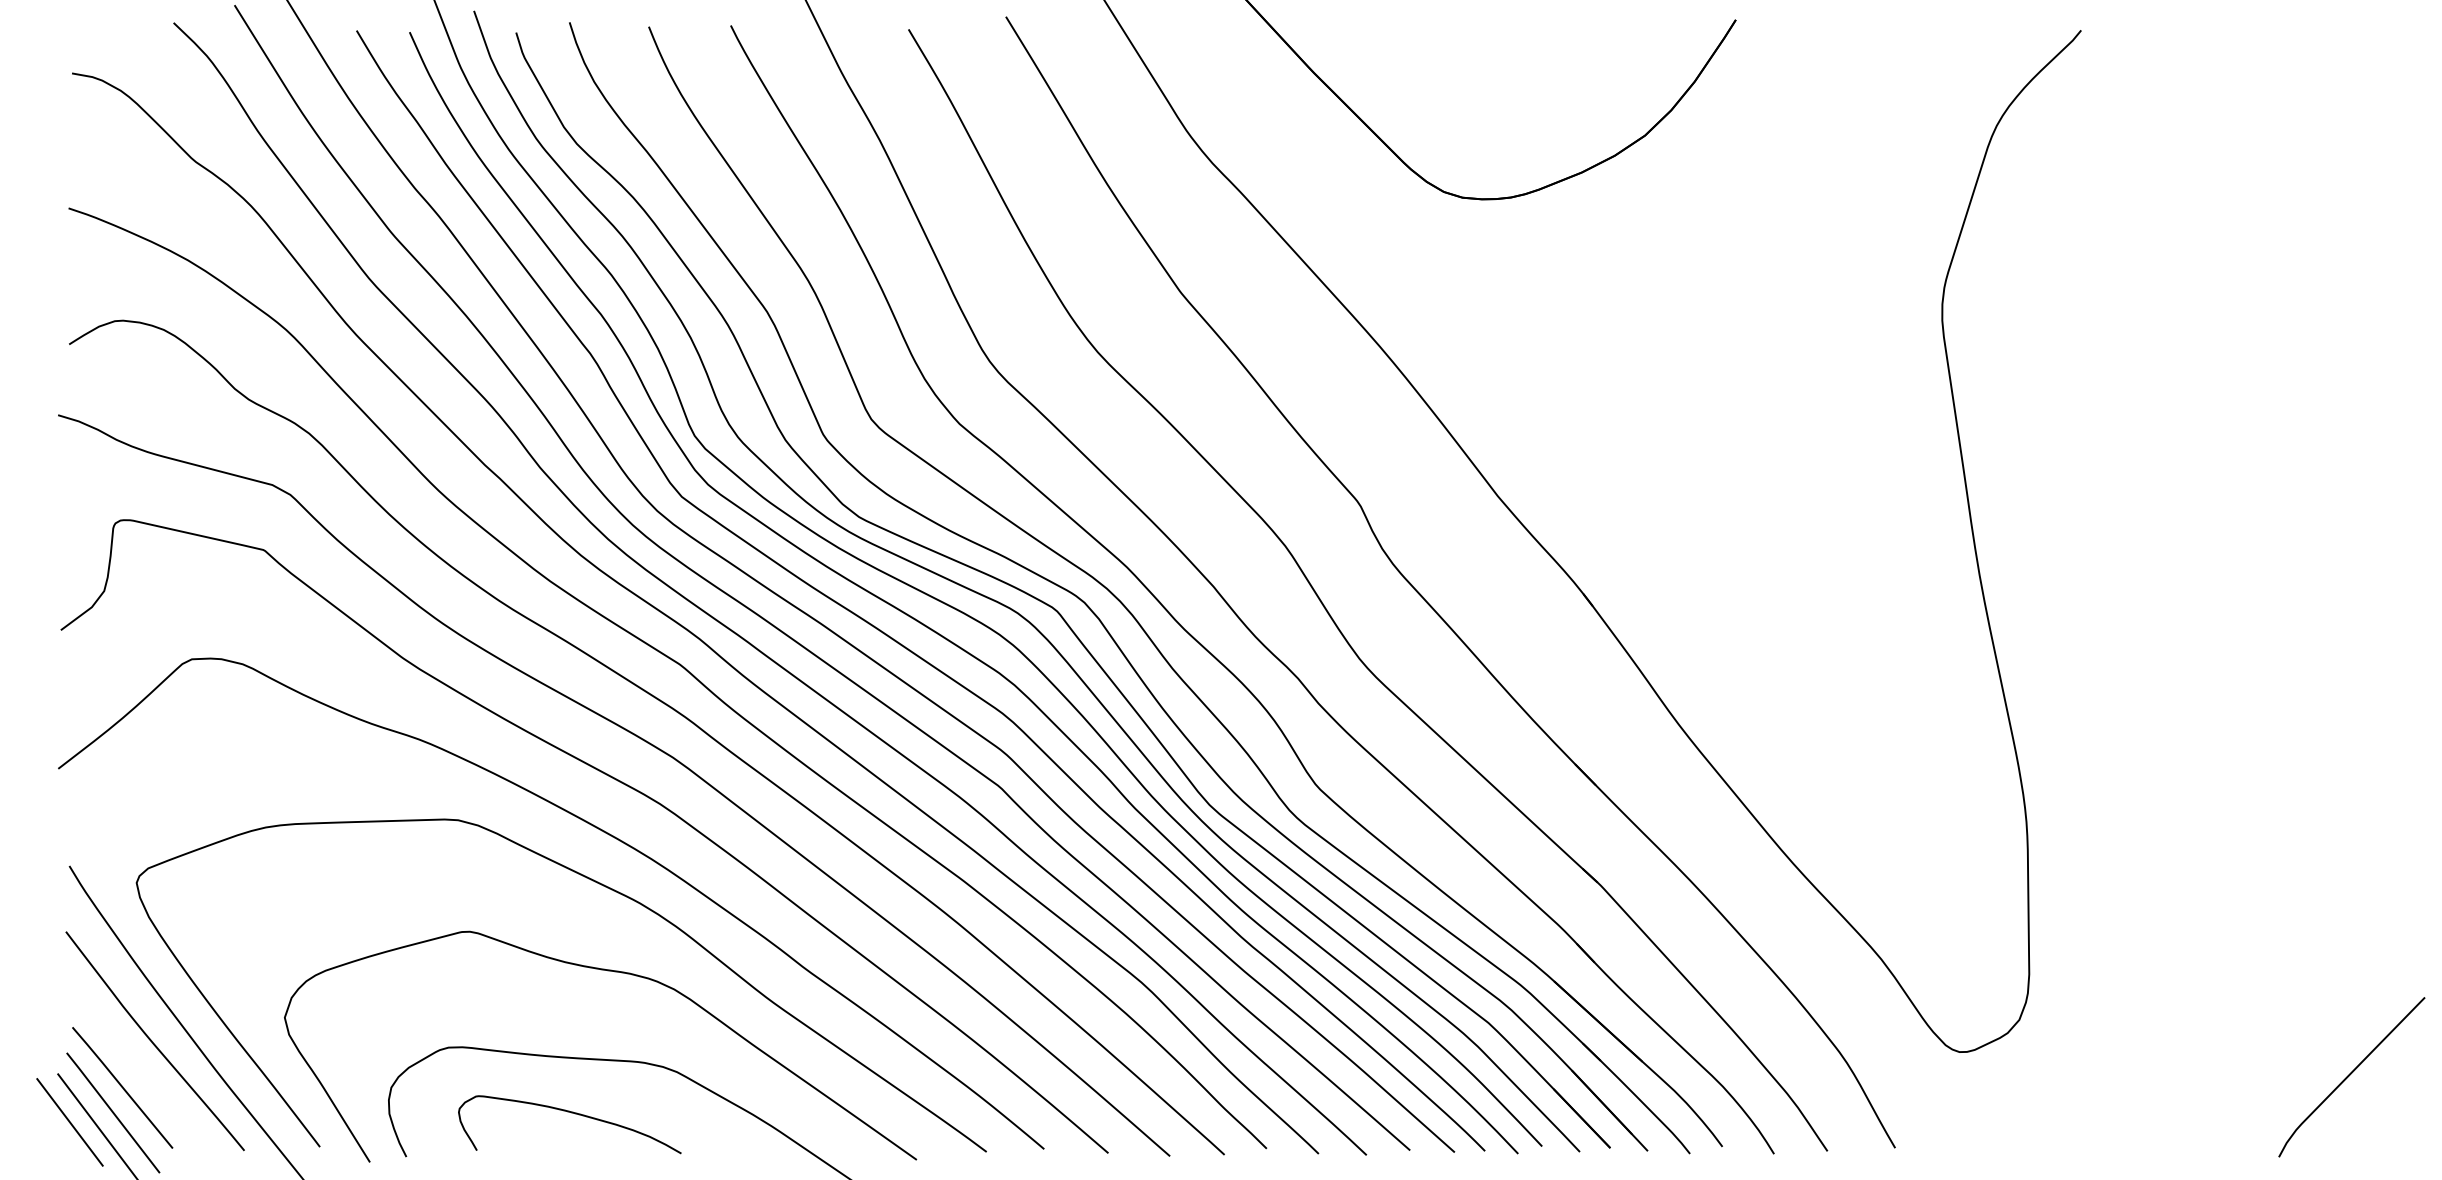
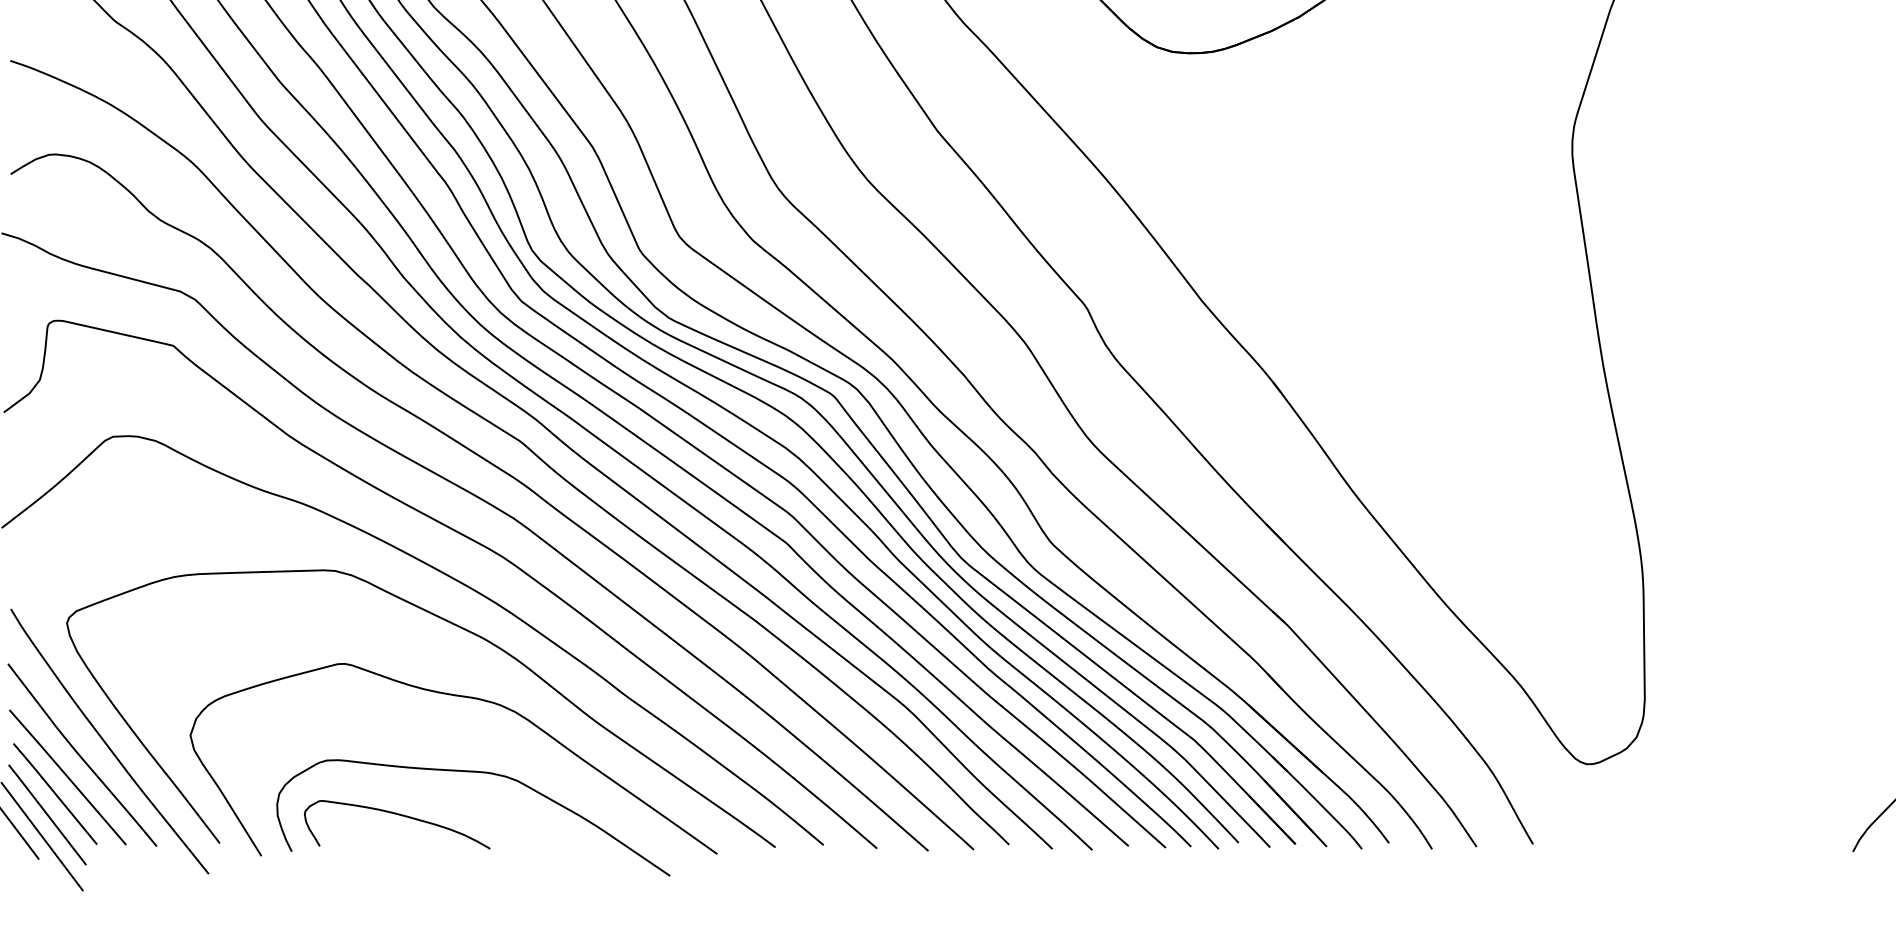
line: (137, 1067) -> (67, 777), added
curve: (571, 1113) -> (398, 815), moved

